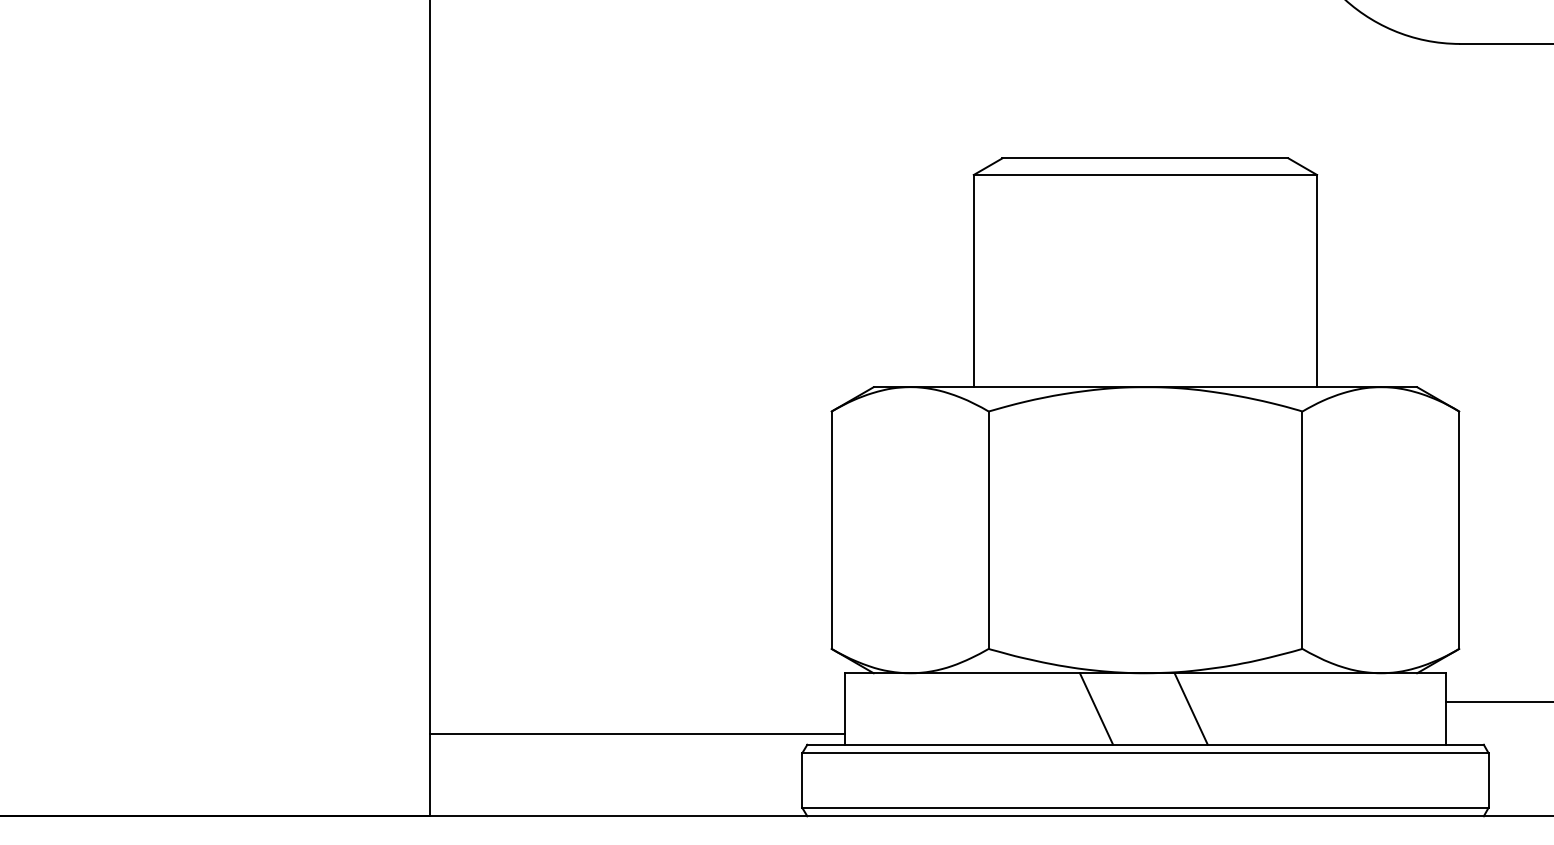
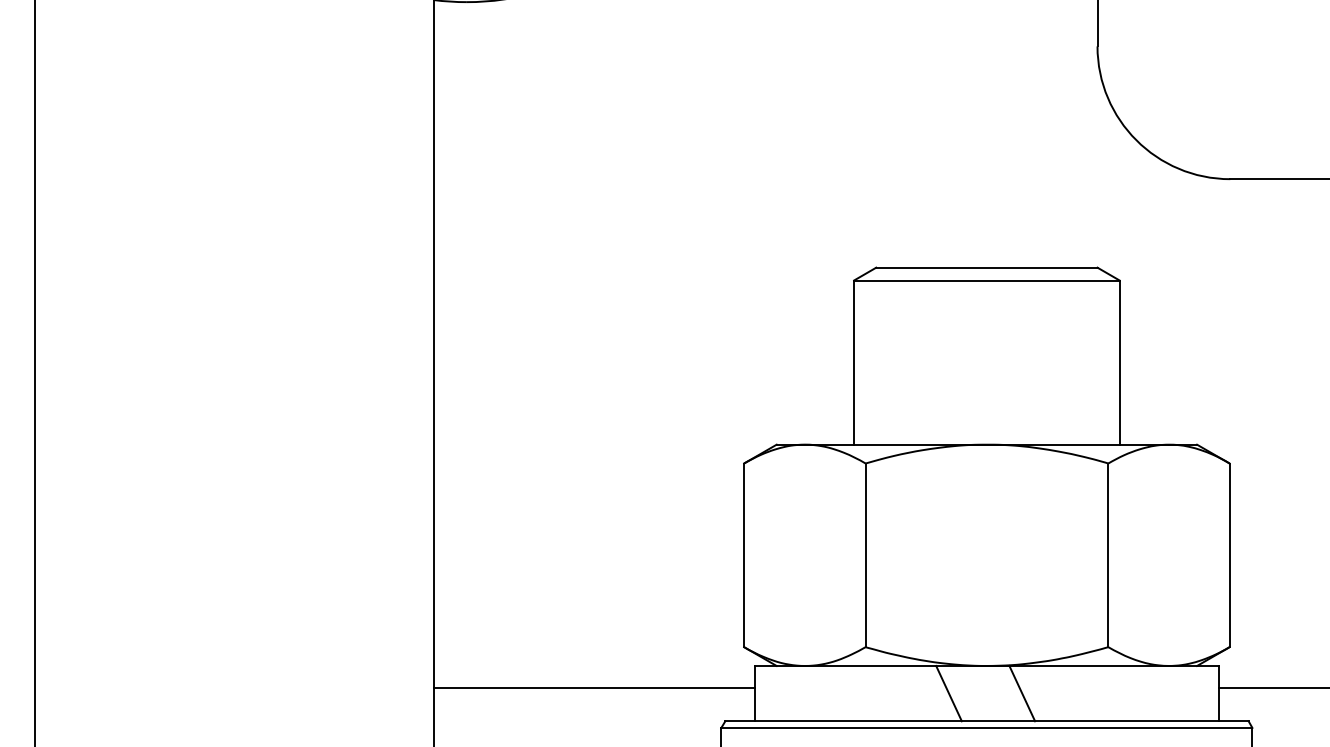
line: (636, 734) -> (593, 688), moved

